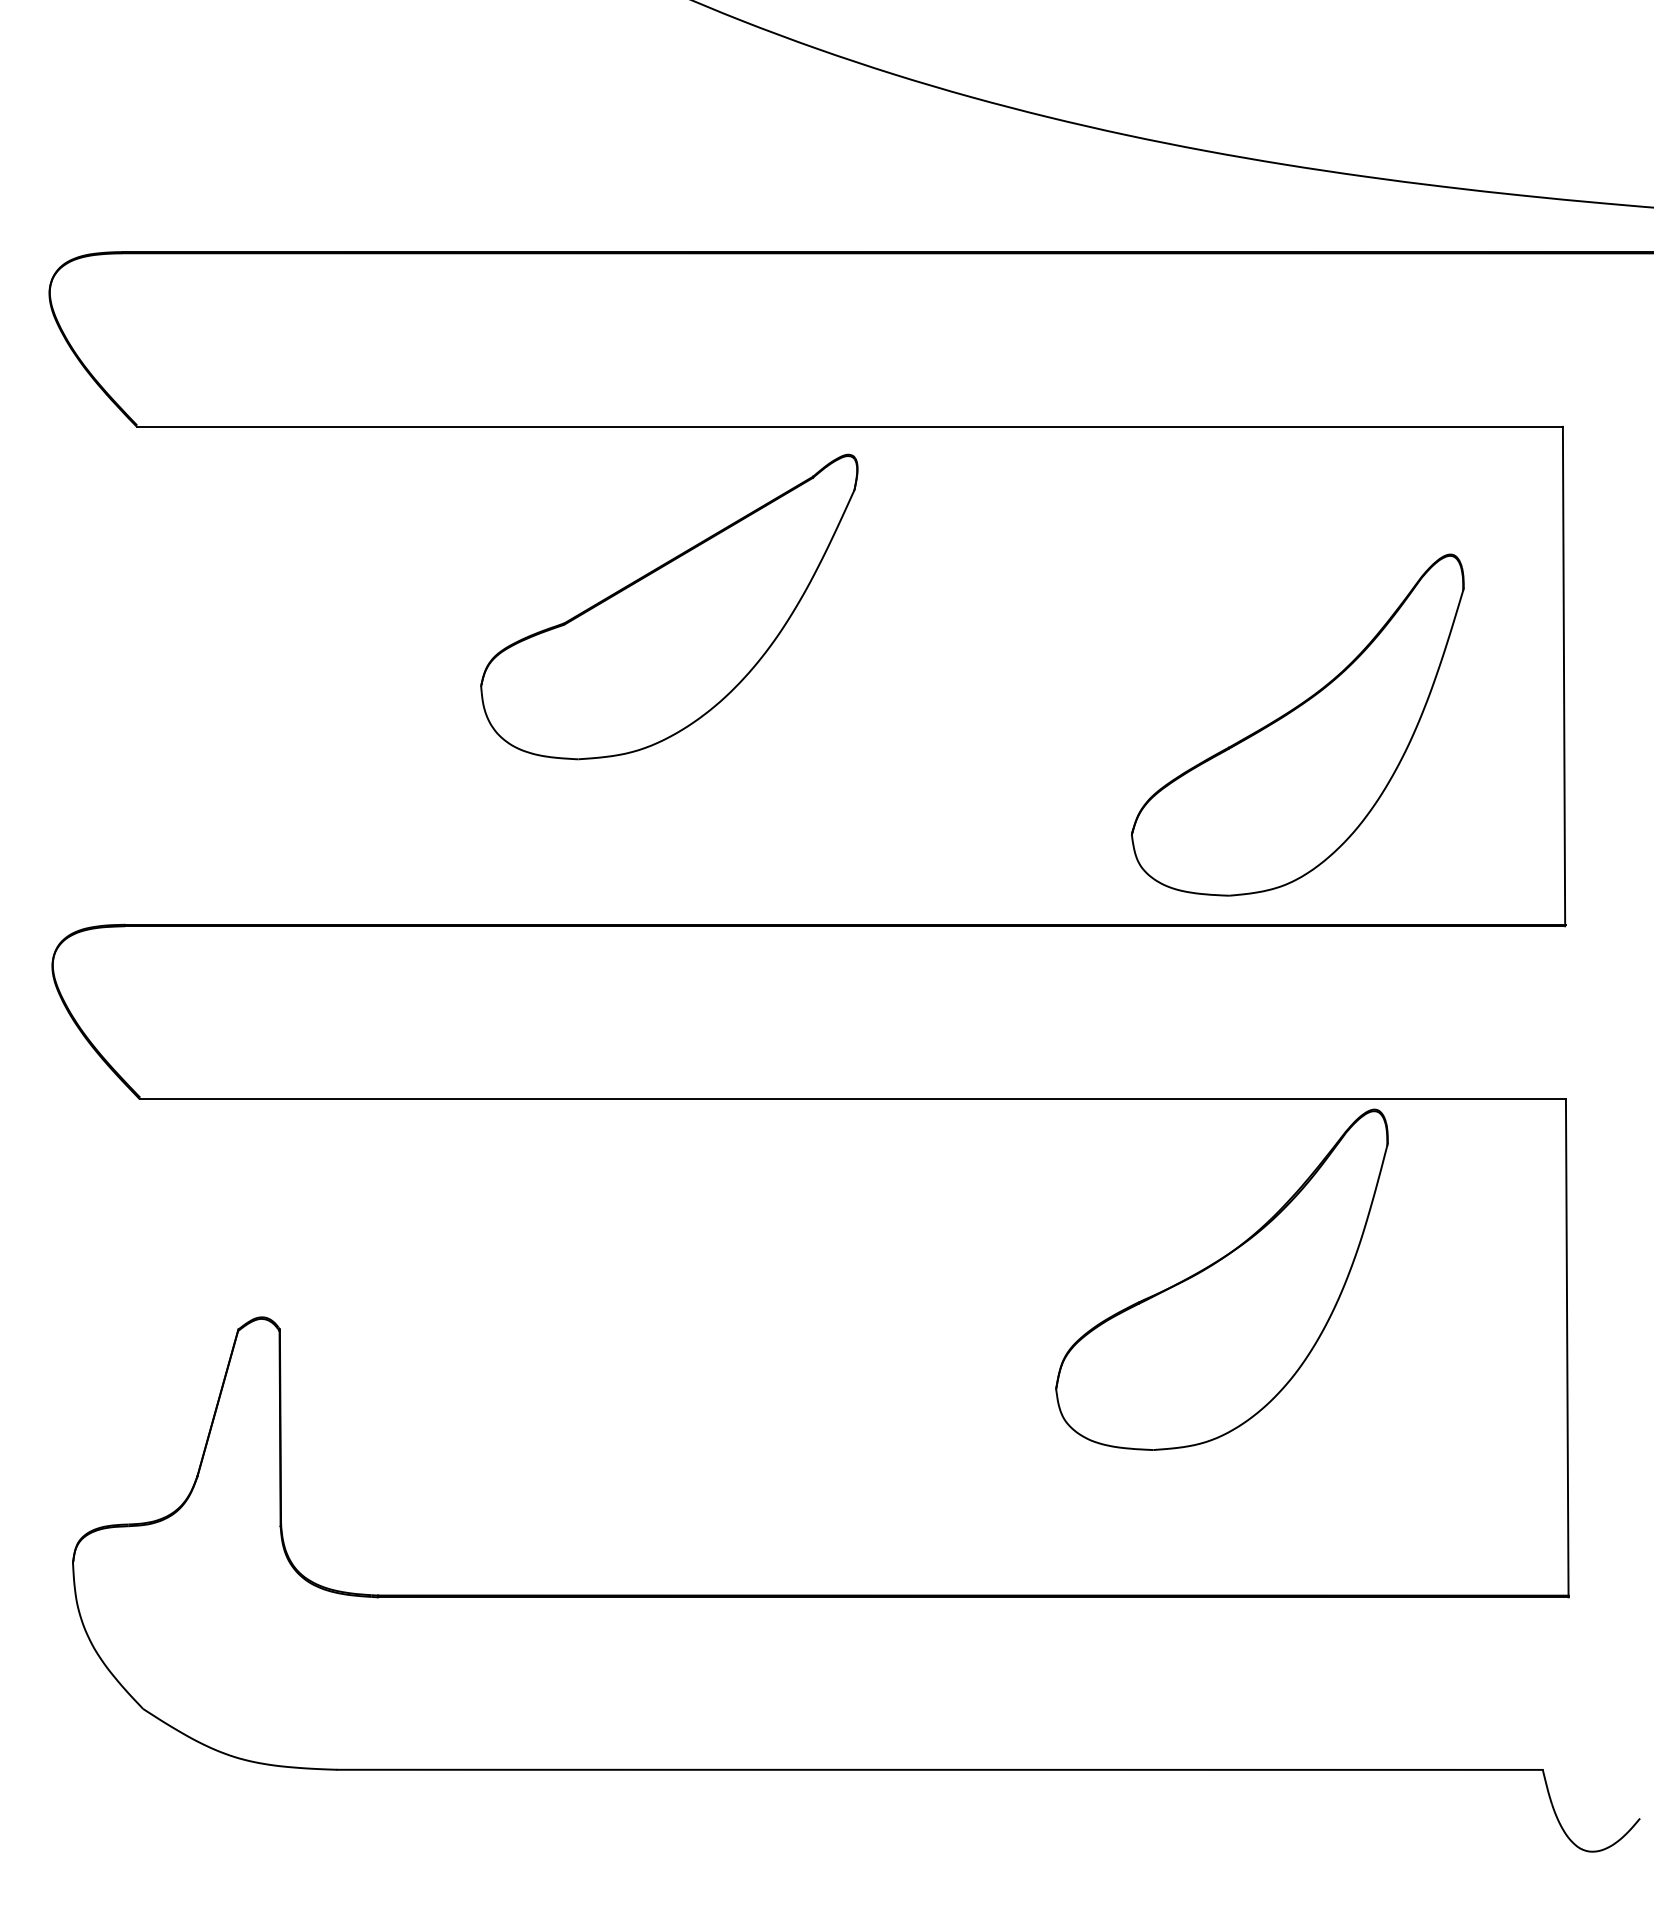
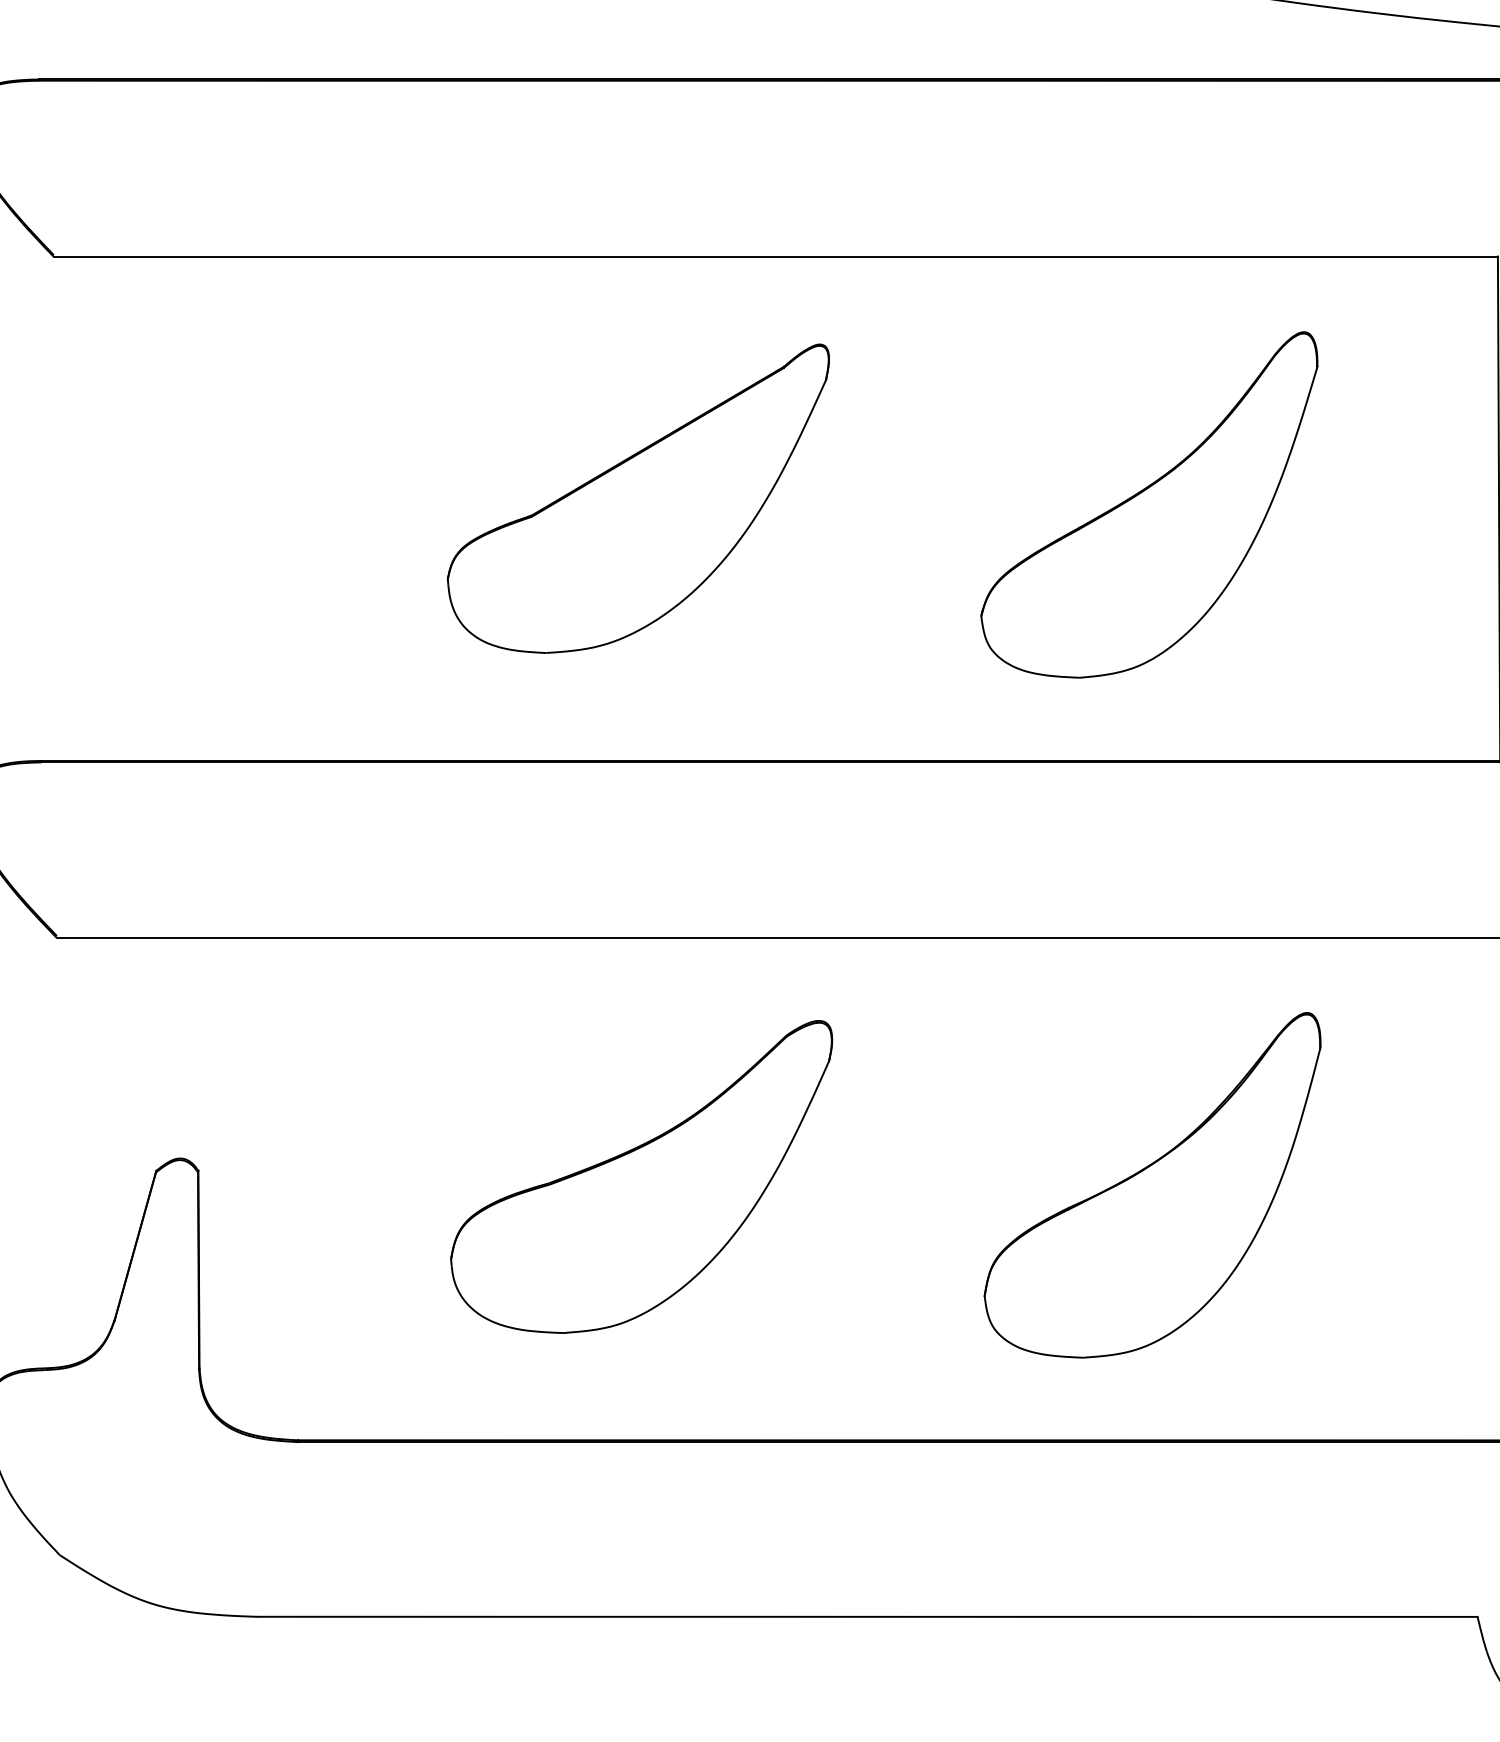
part: (669, 606) -> (638, 498), moved
part: (1297, 724) -> (1149, 504), moved
part: (1221, 1279) -> (1152, 1184), moved
part: (717, 1335) -> (641, 1176), added

